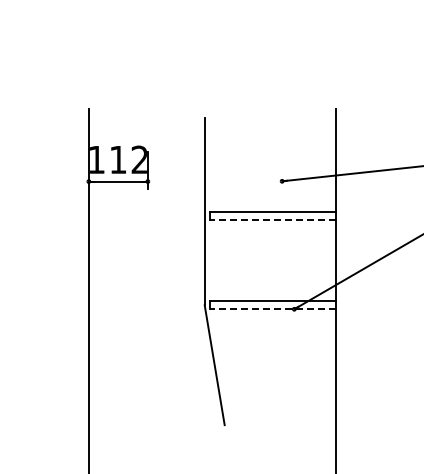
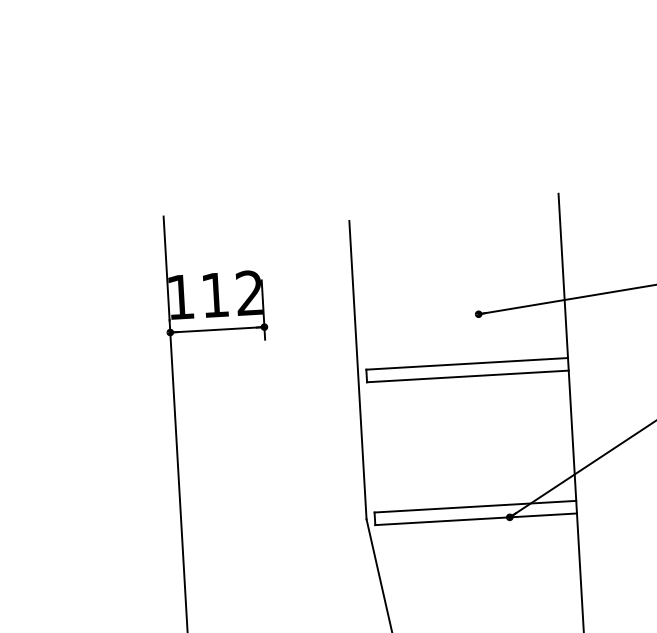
line: (272, 219) -> (466, 376), dashed -> solid
line: (272, 309) -> (475, 519), dashed -> solid

